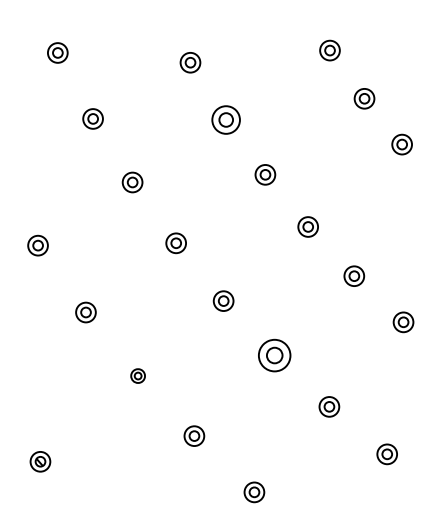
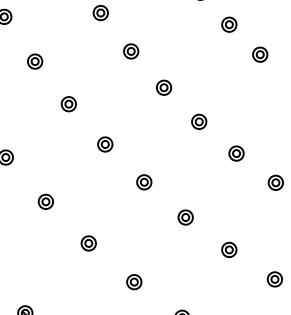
part: (225, 119) -> (130, 51), size x0.71
part: (274, 355) -> (185, 217), size x0.62
part: (137, 375) -> (88, 243), size x1.43

